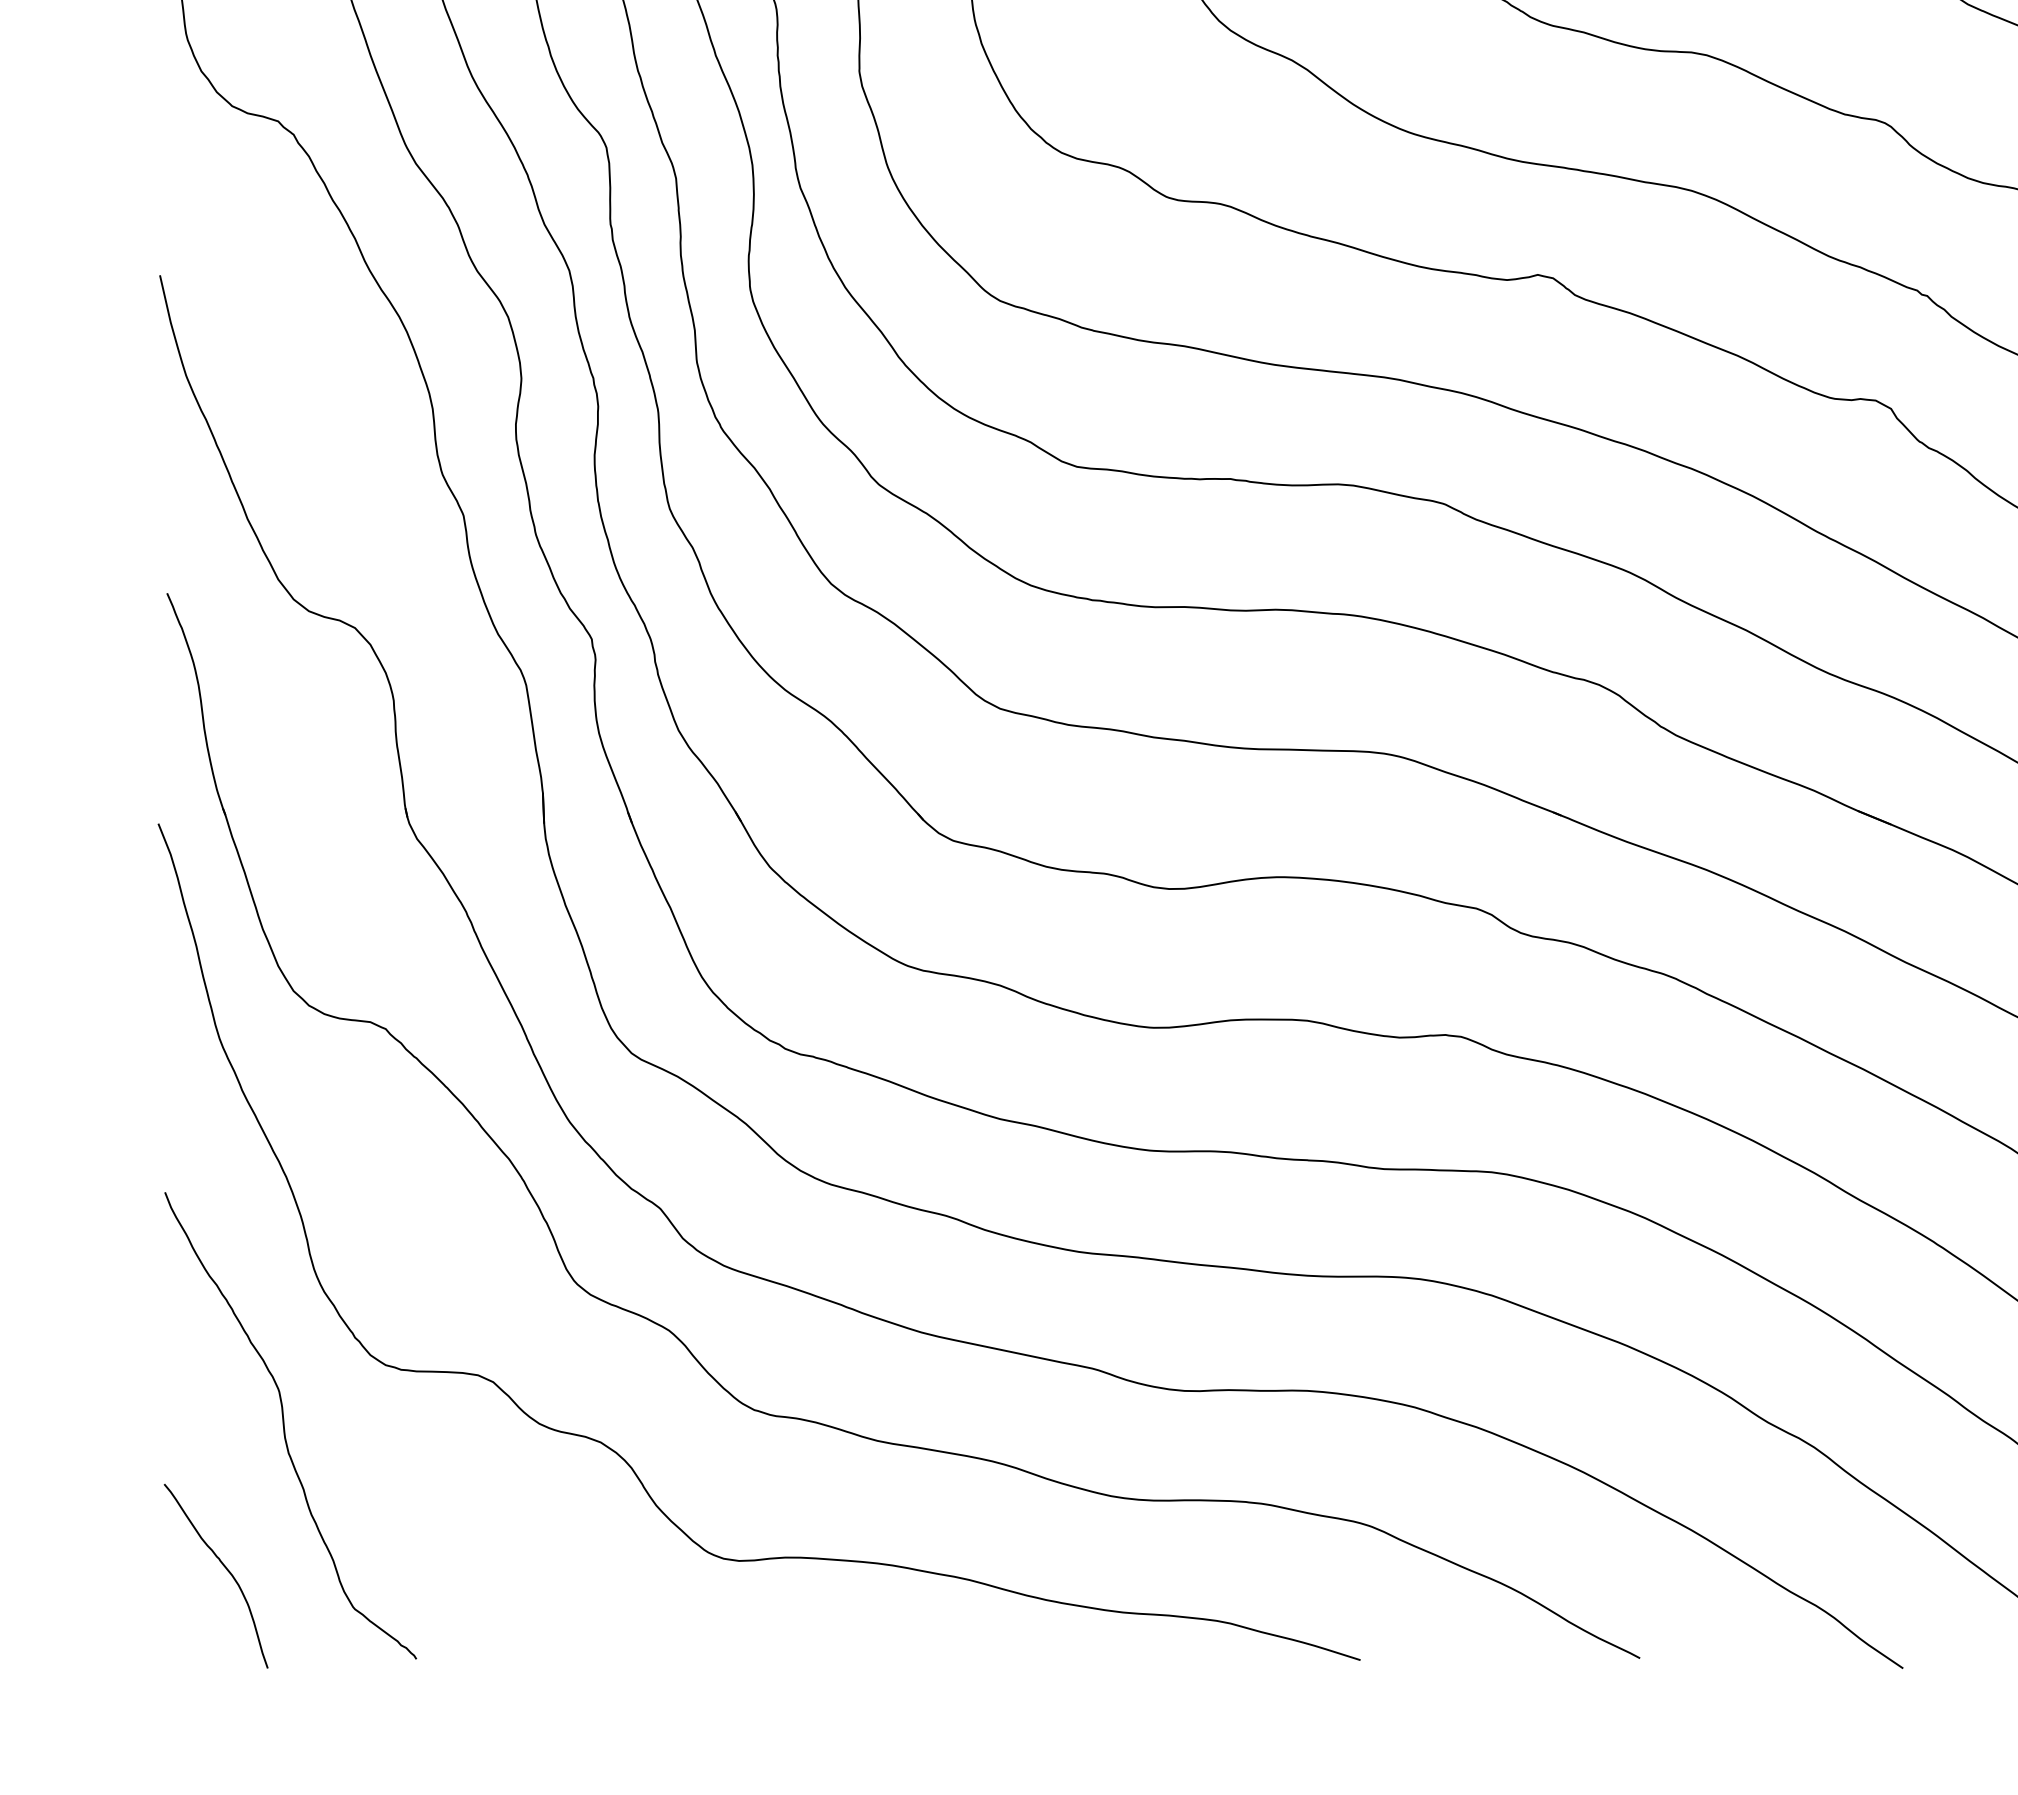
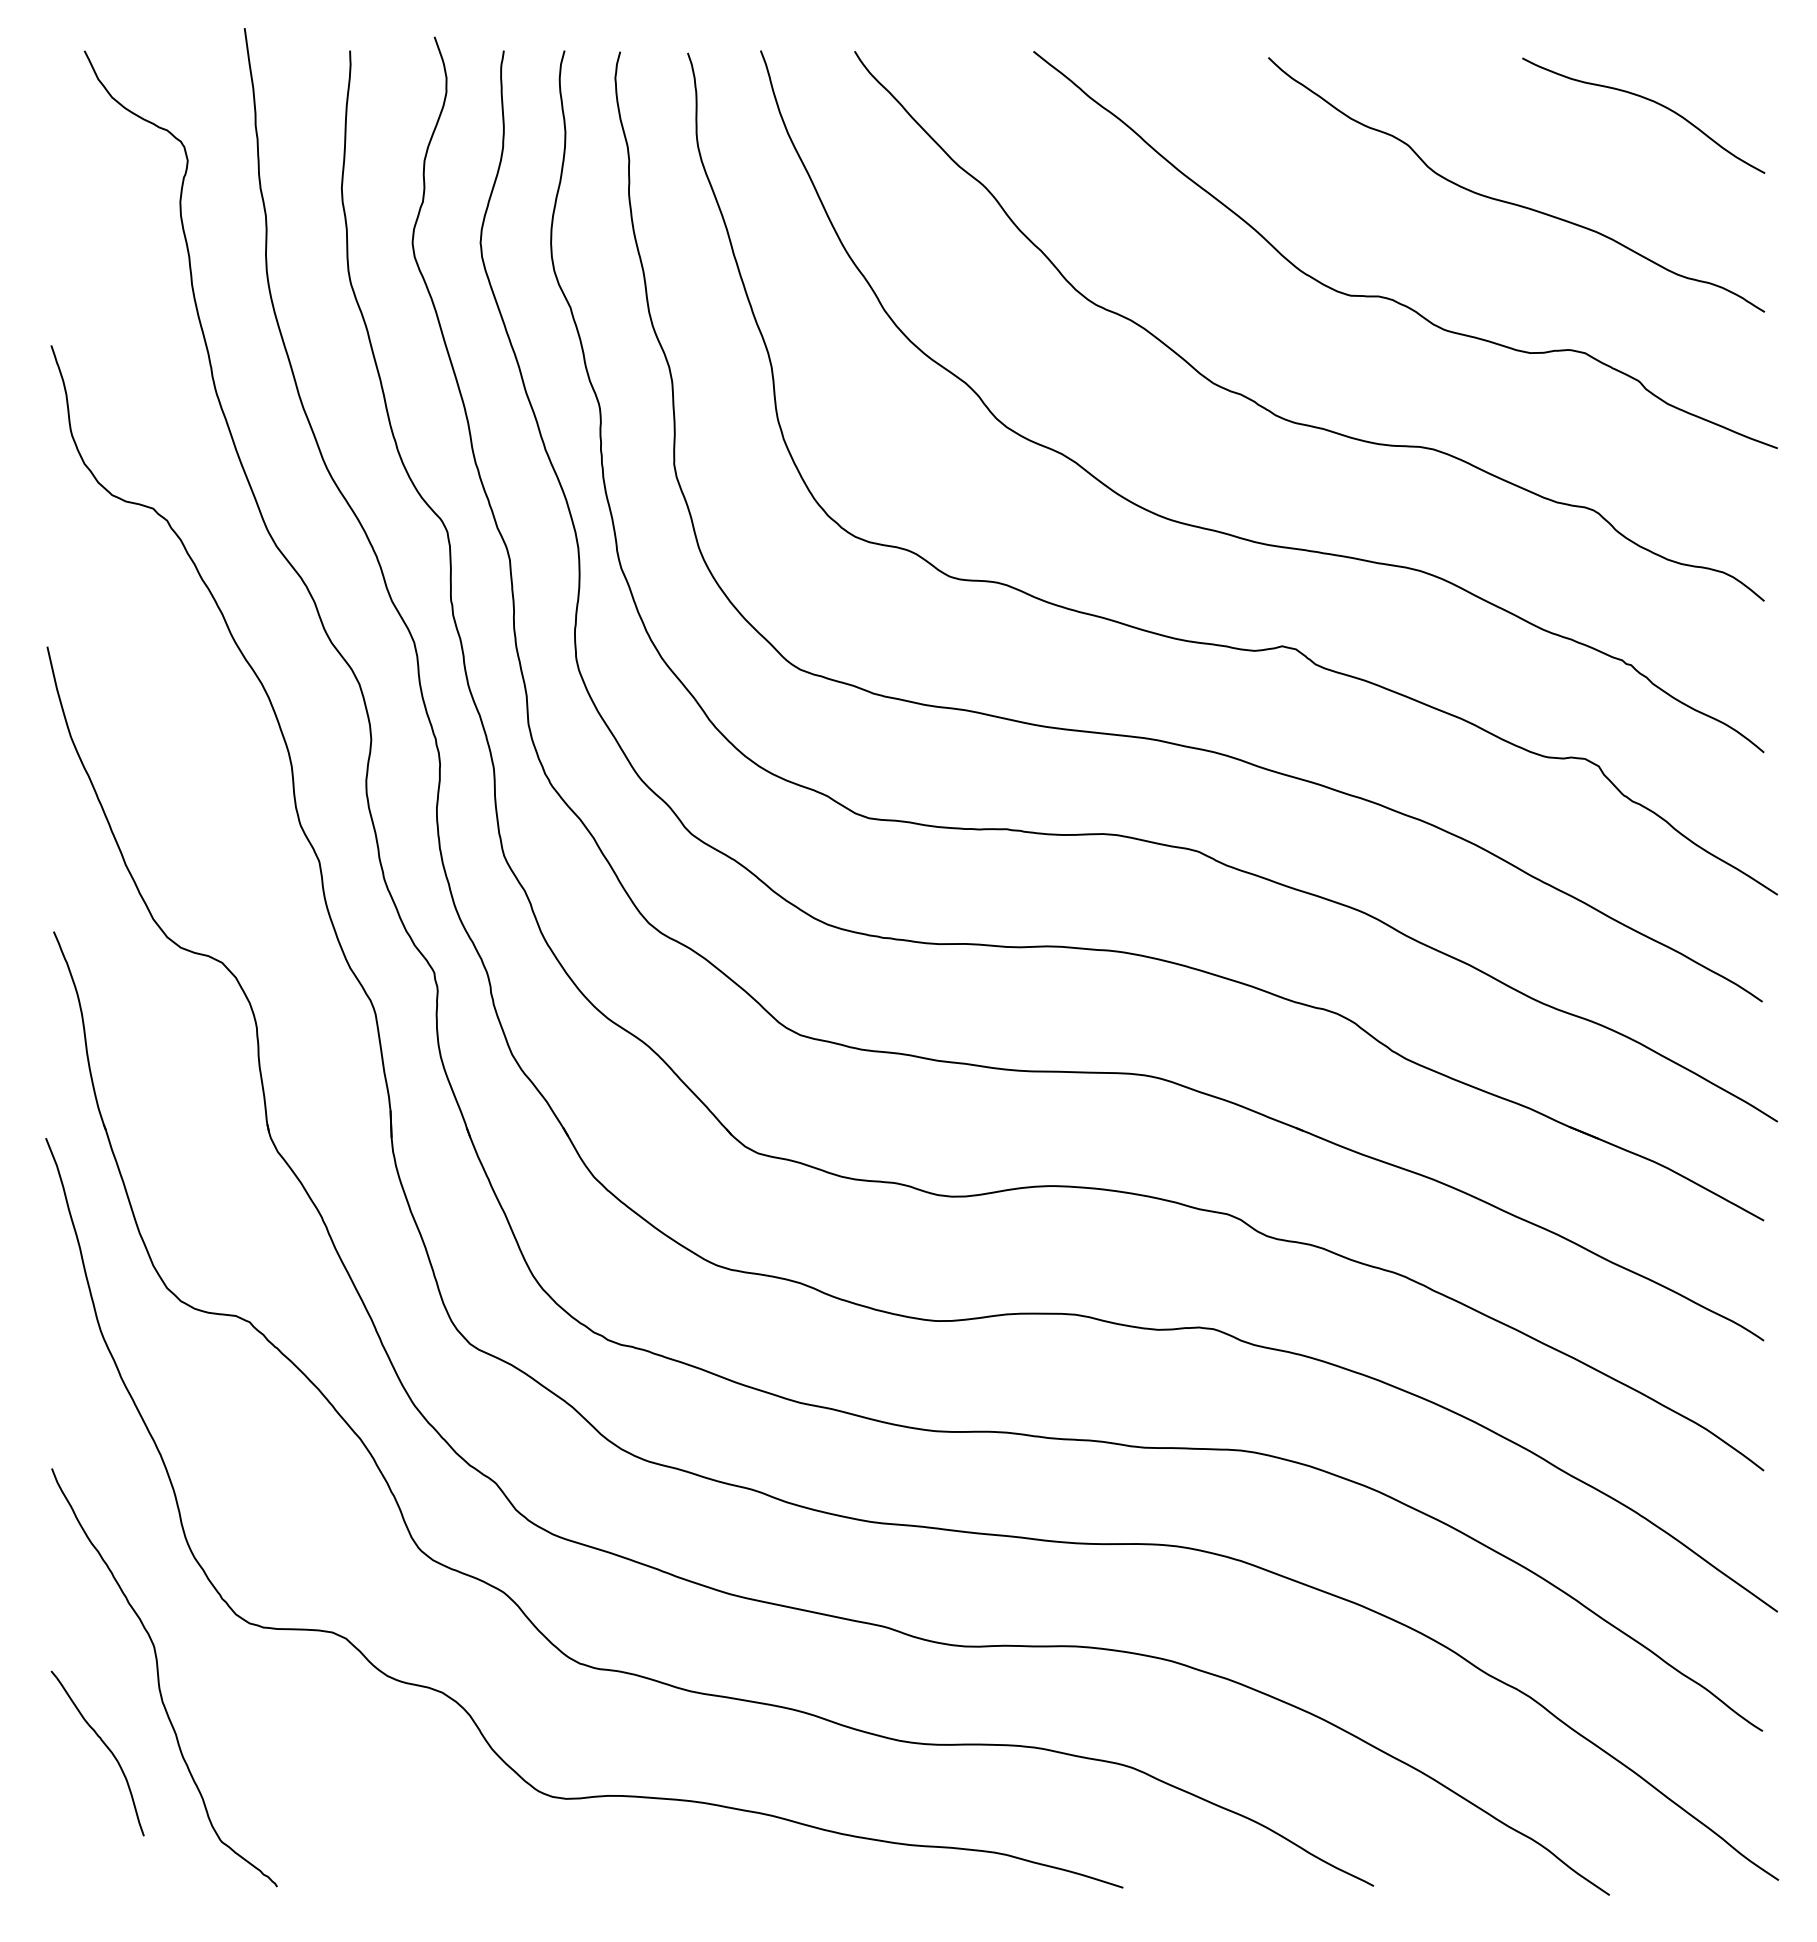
curve: (223, 1567) -> (104, 1745), moved

